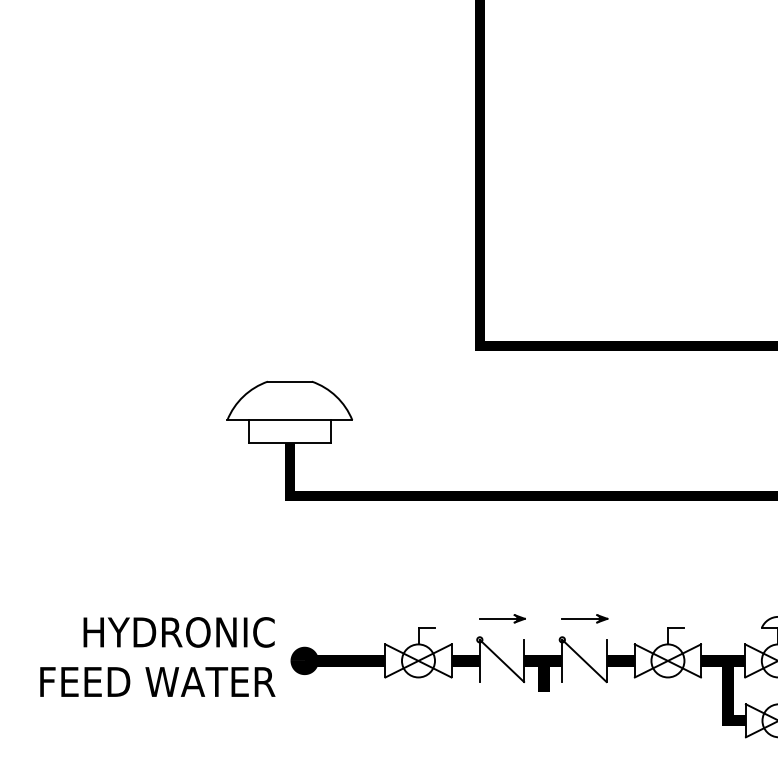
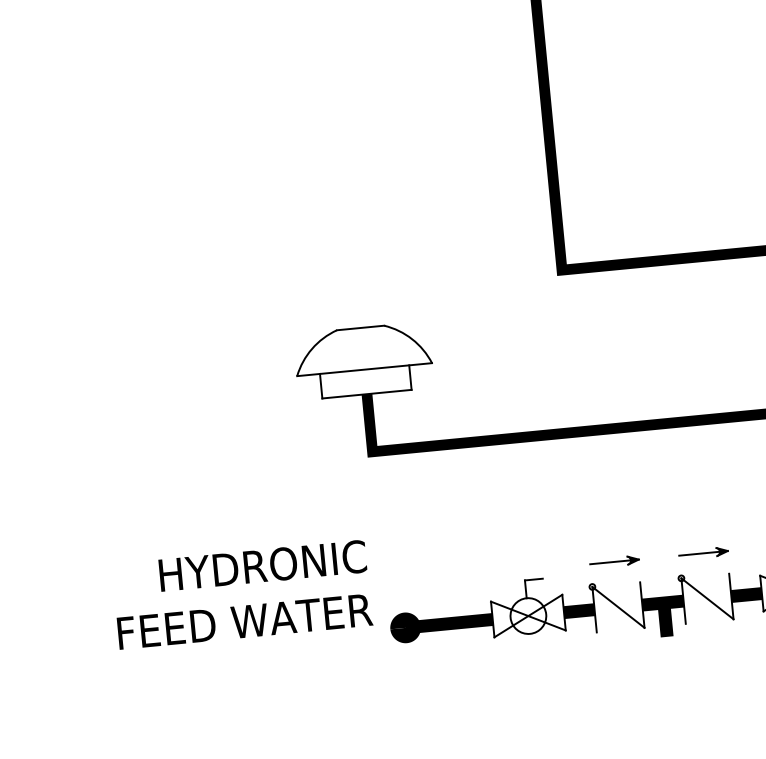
text: (157, 656) -> (242, 594), moved

